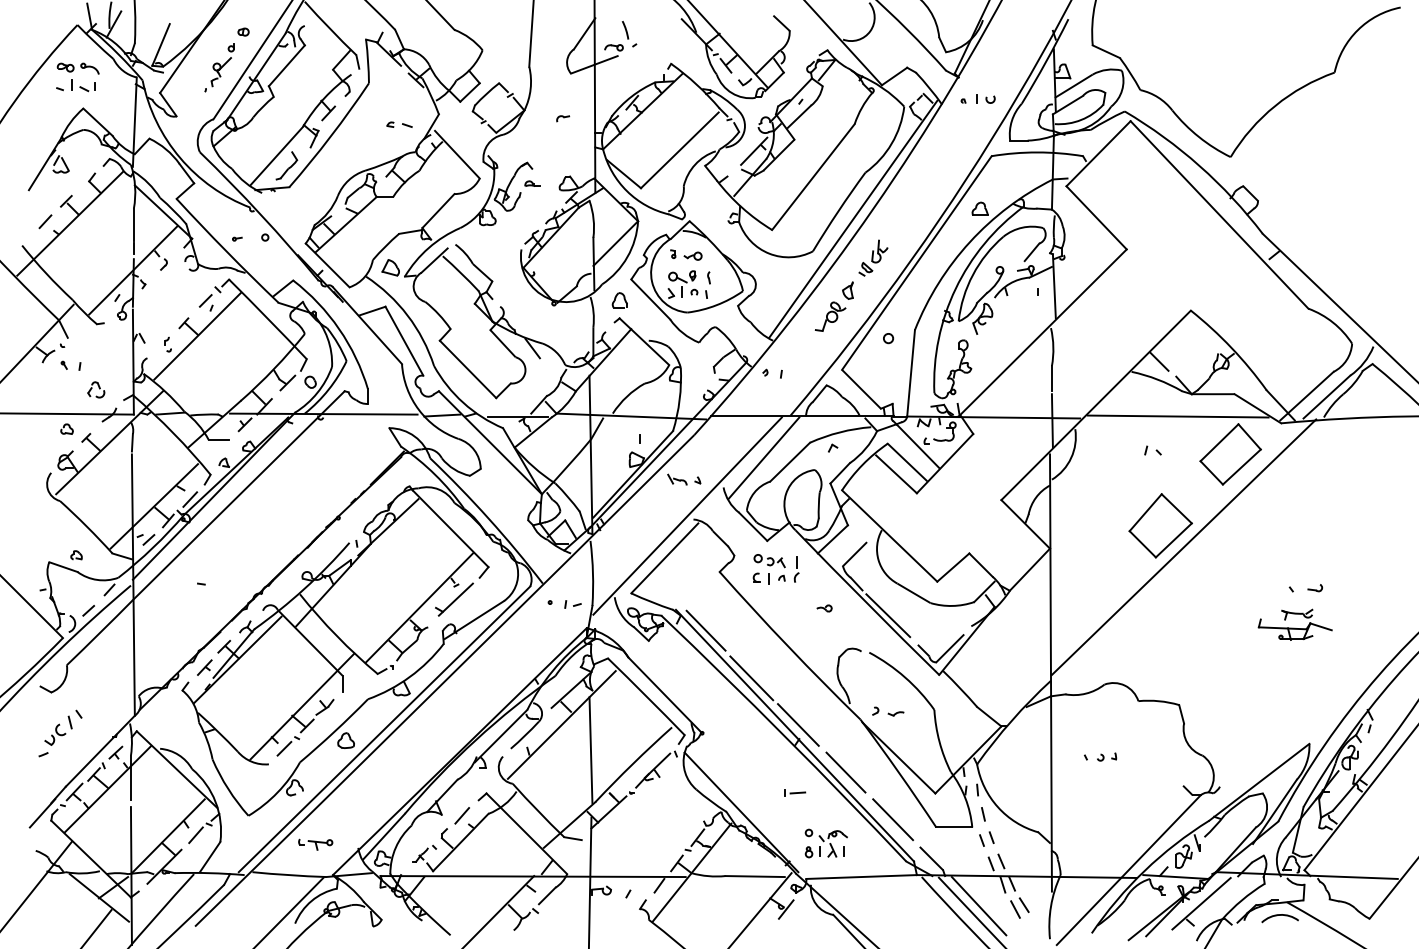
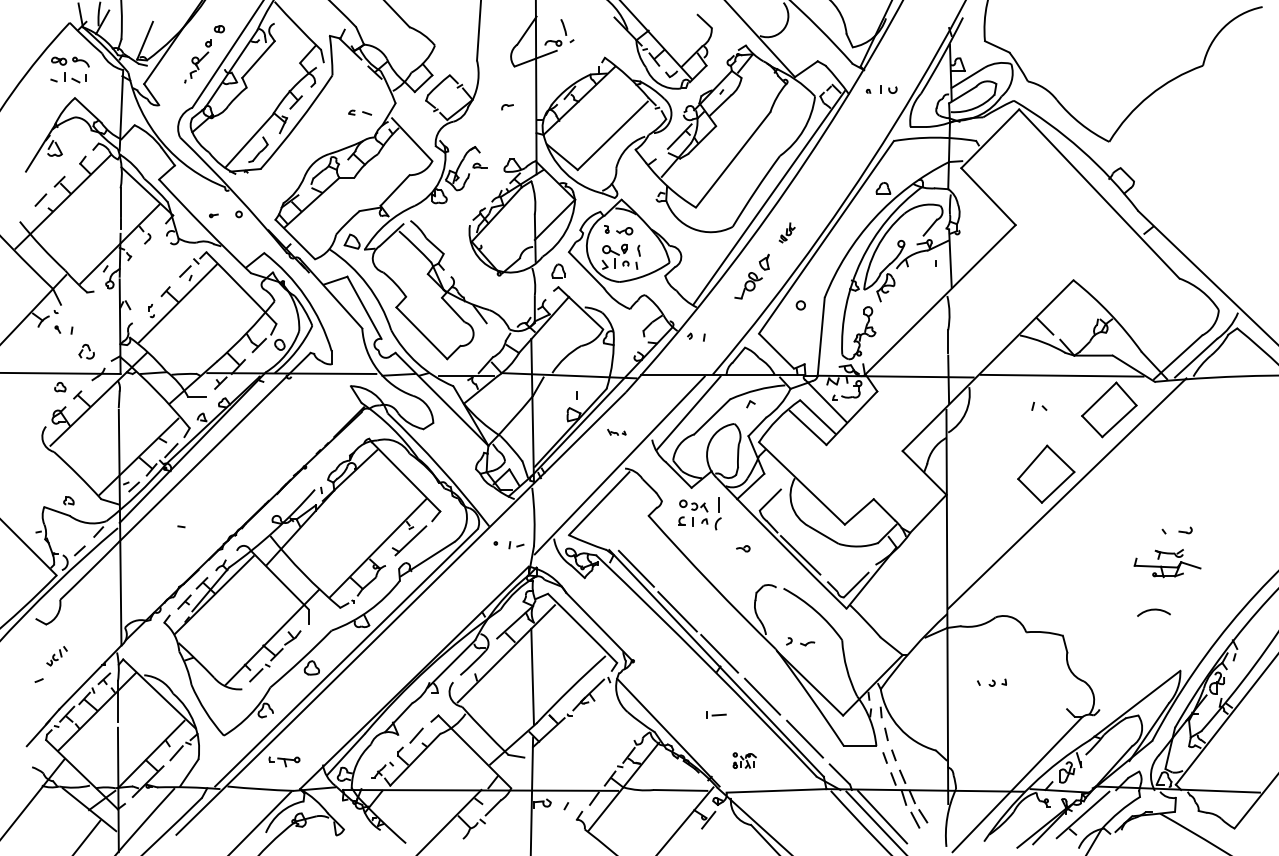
part: (873, 257) -> (787, 232), size x0.6
part: (684, 479) -> (616, 432), size x0.6
part: (796, 569) -> (717, 513), size x1.4
part: (63, 727) -> (57, 656), size x0.6
part: (825, 843) -> (744, 760), size x0.6
arc: (1279, 915) -> (1153, 610), moved

